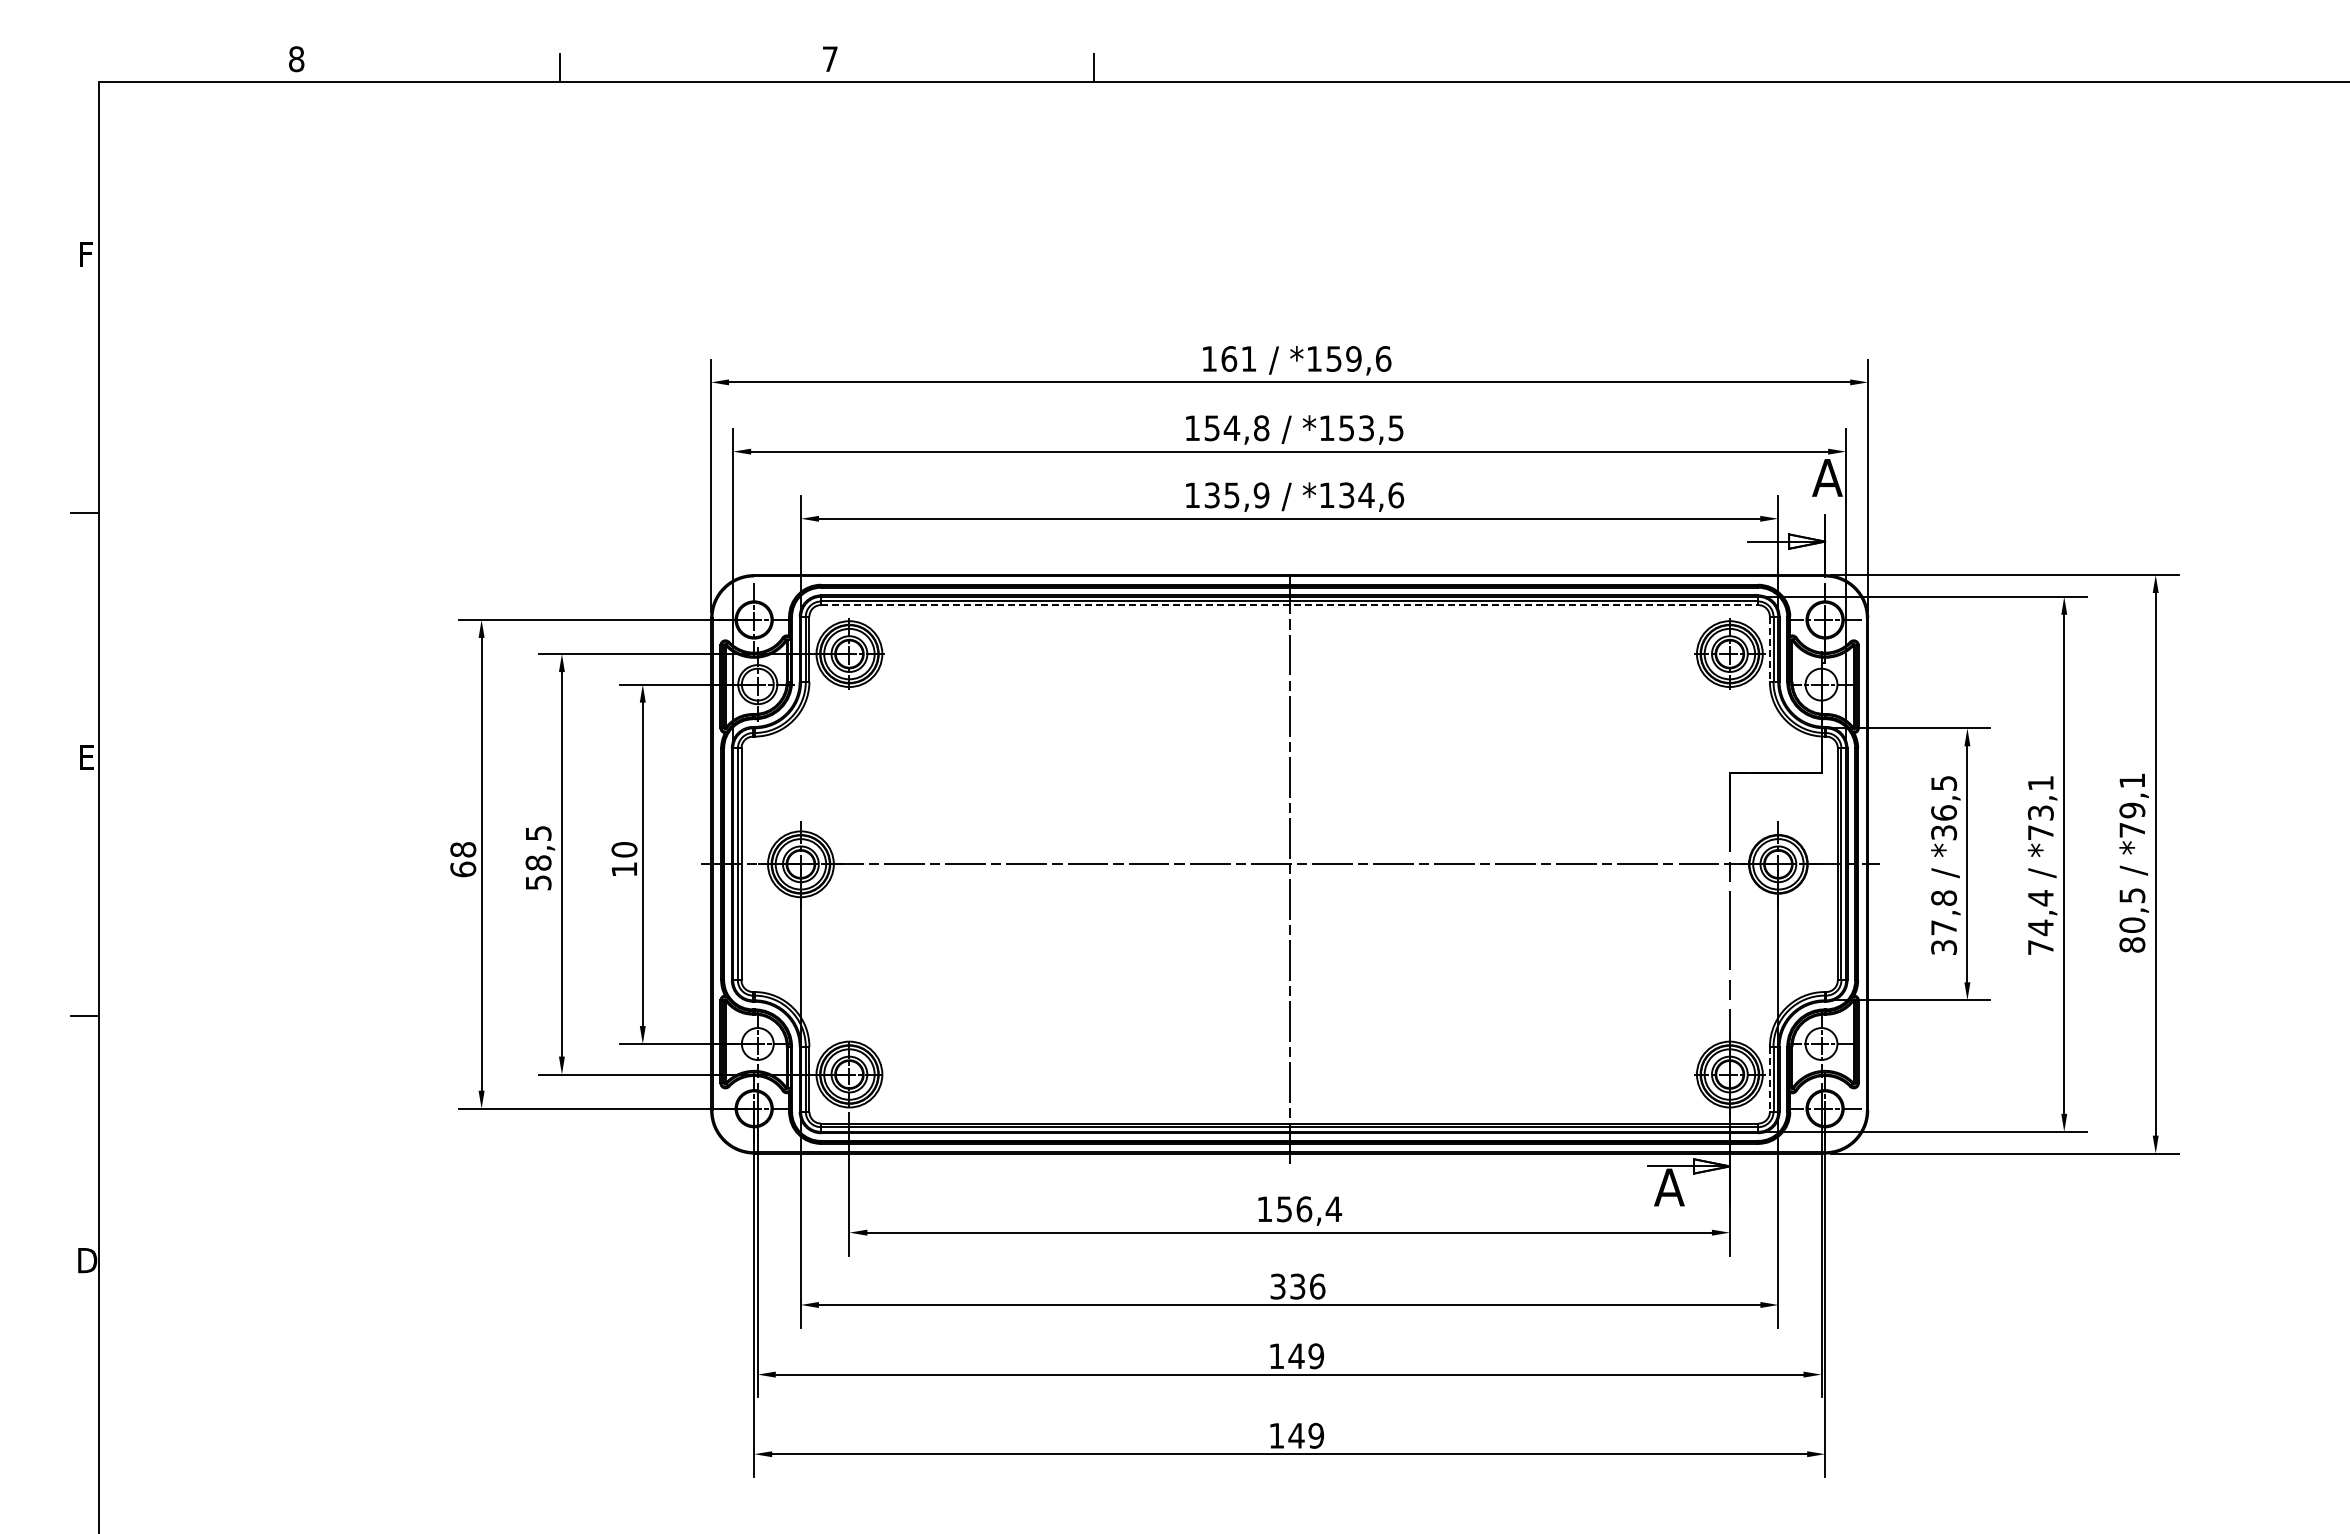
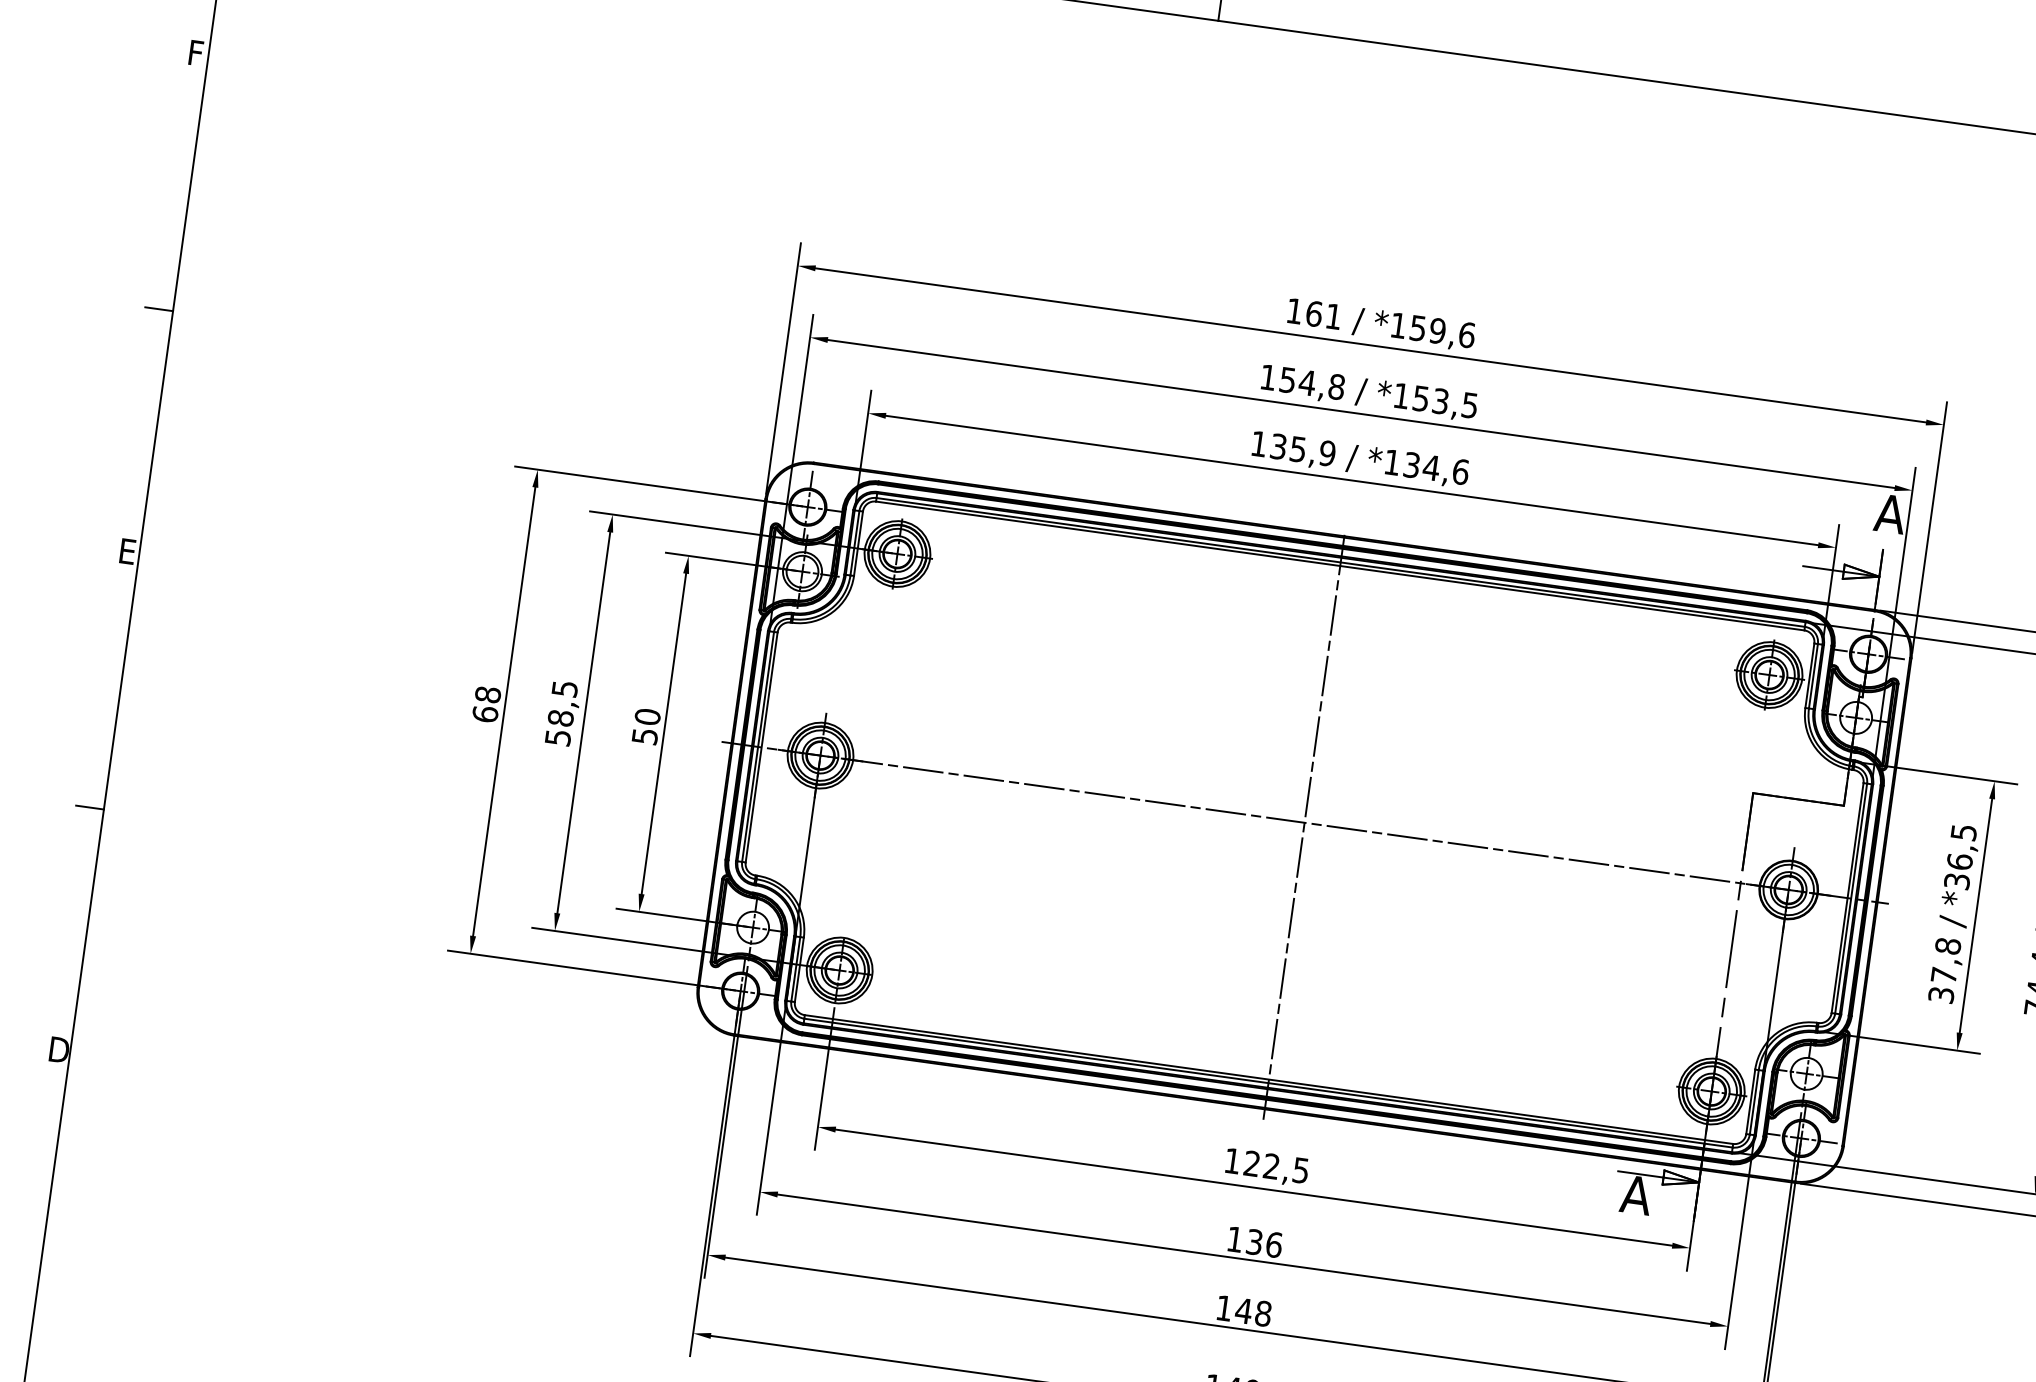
line: (1289, 605) -> (1340, 566), dashed -> solid
line: (1769, 649) -> (1809, 675), dashed -> solid
text: (624, 869) -> (645, 736), 10 -> 50
line: (1769, 1079) -> (1750, 1101), dashed -> solid
text: (1309, 1209) -> (1276, 1167), 156,4 -> 122,5
text: (1277, 1286) -> (1234, 1239), 336 -> 136
text: (1316, 1356) -> (1263, 1313), 149 -> 148

